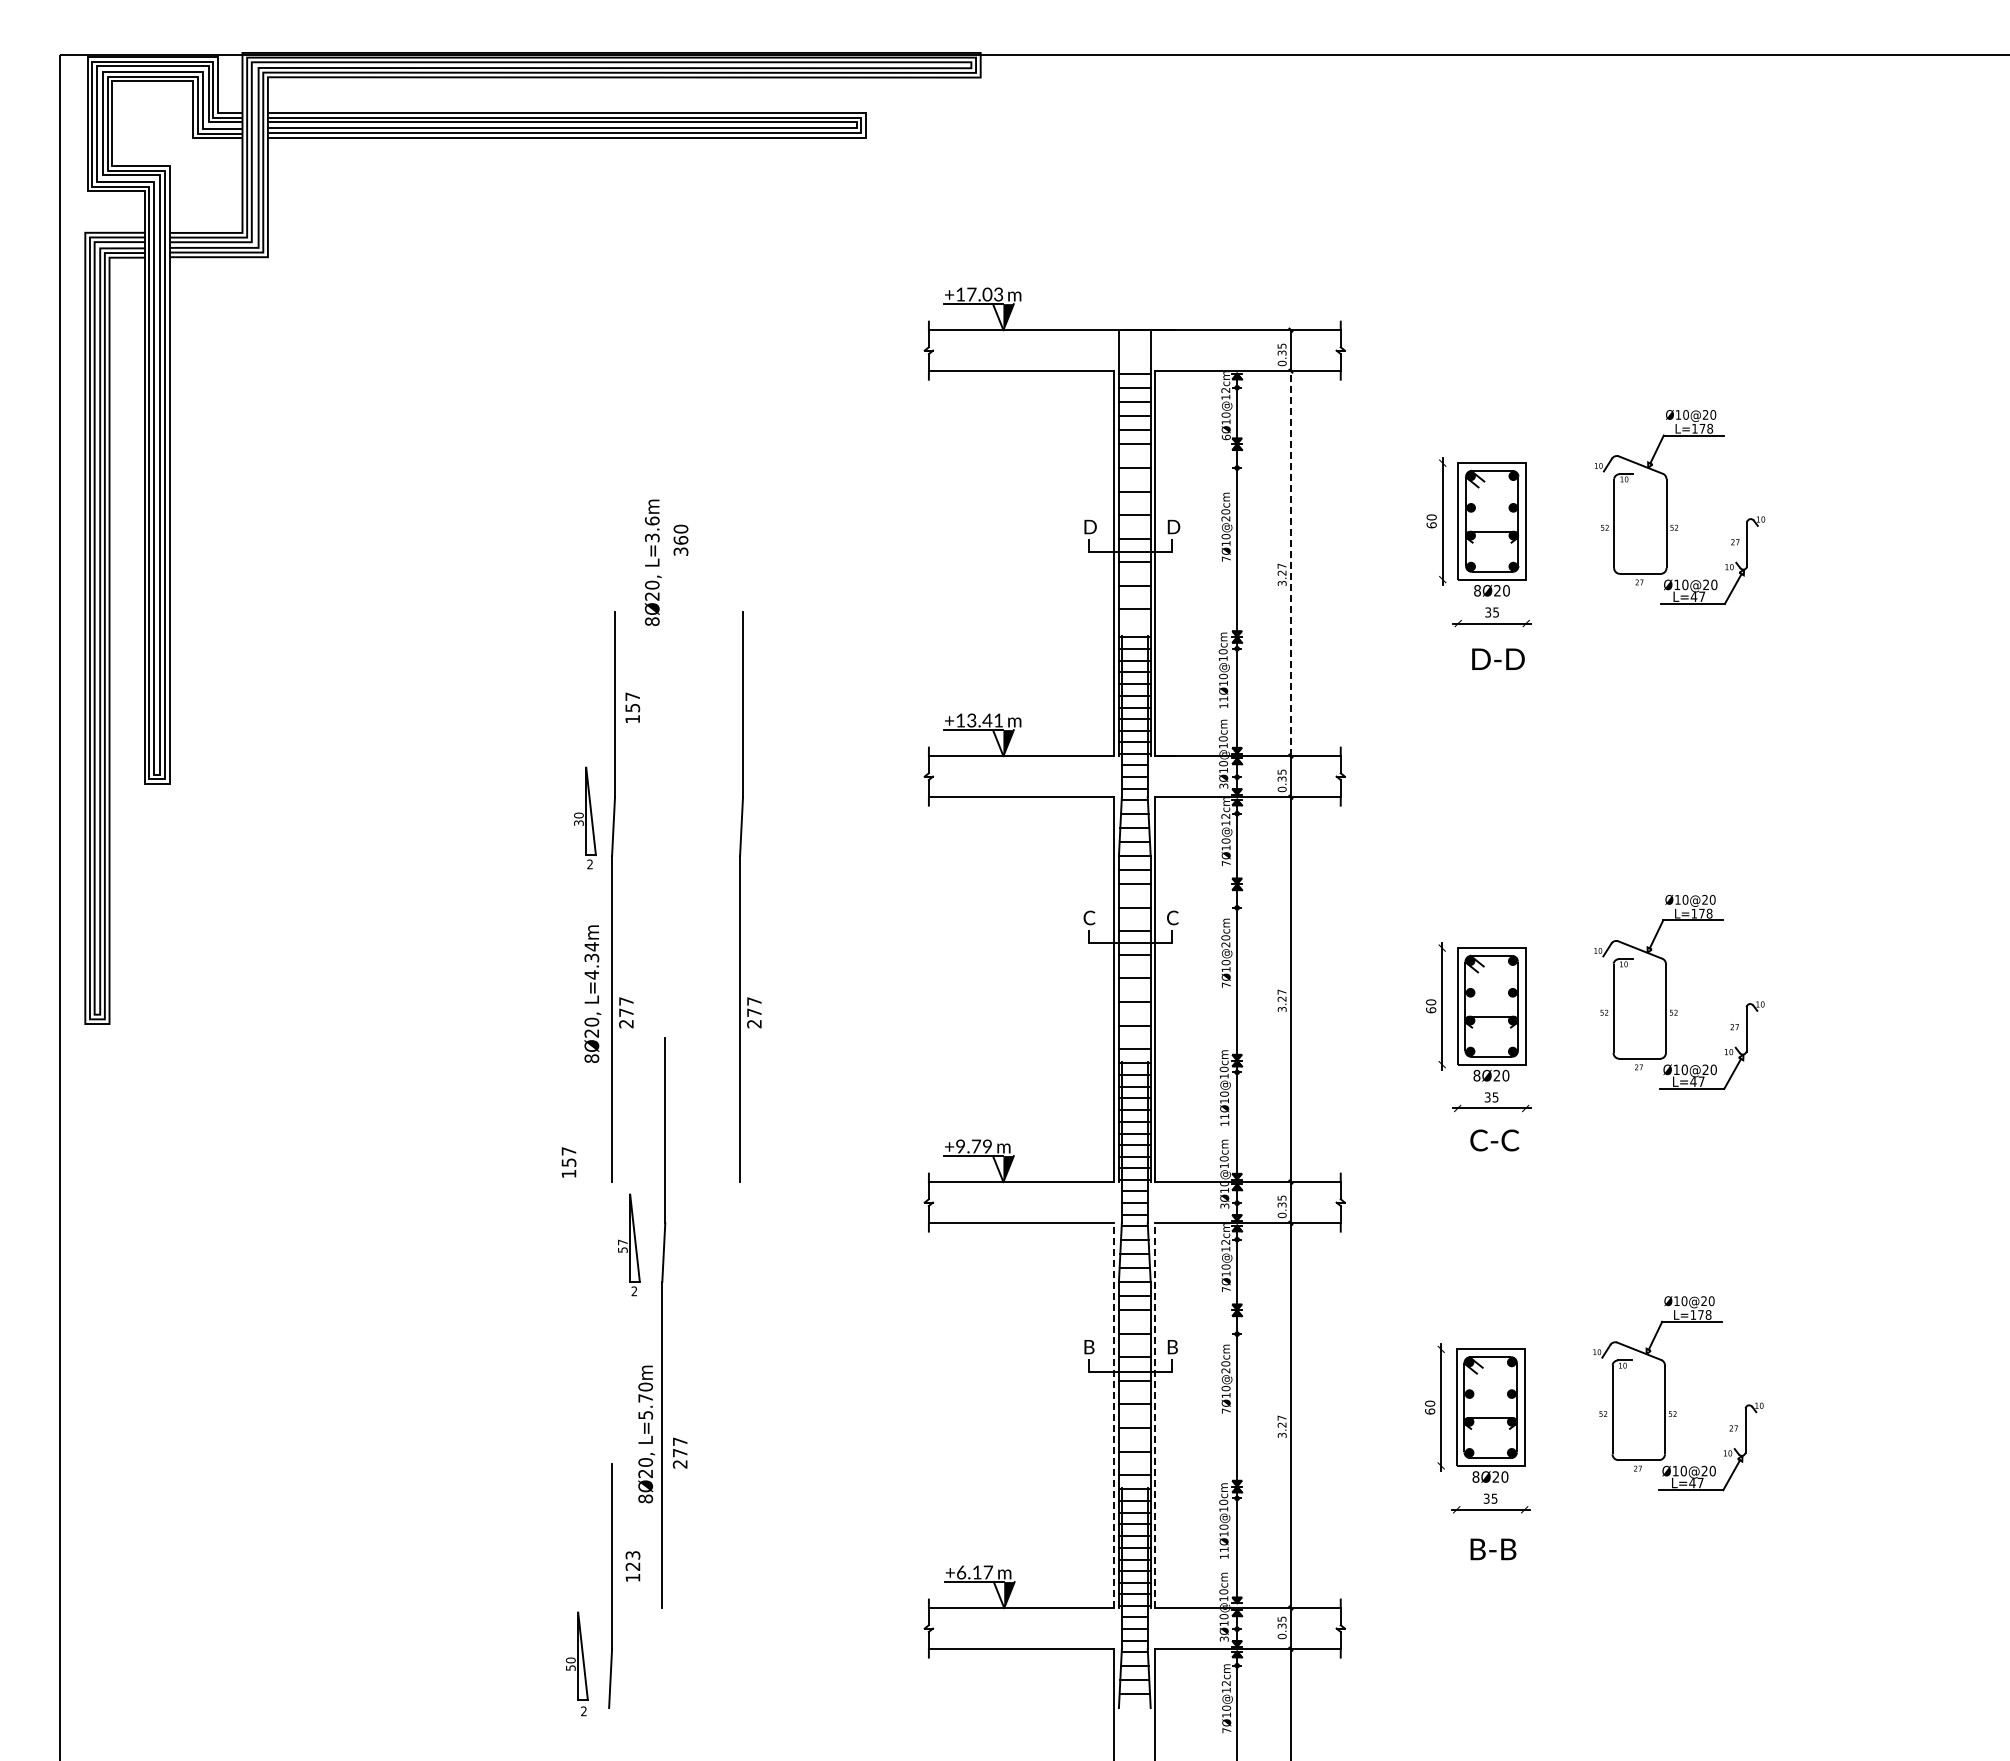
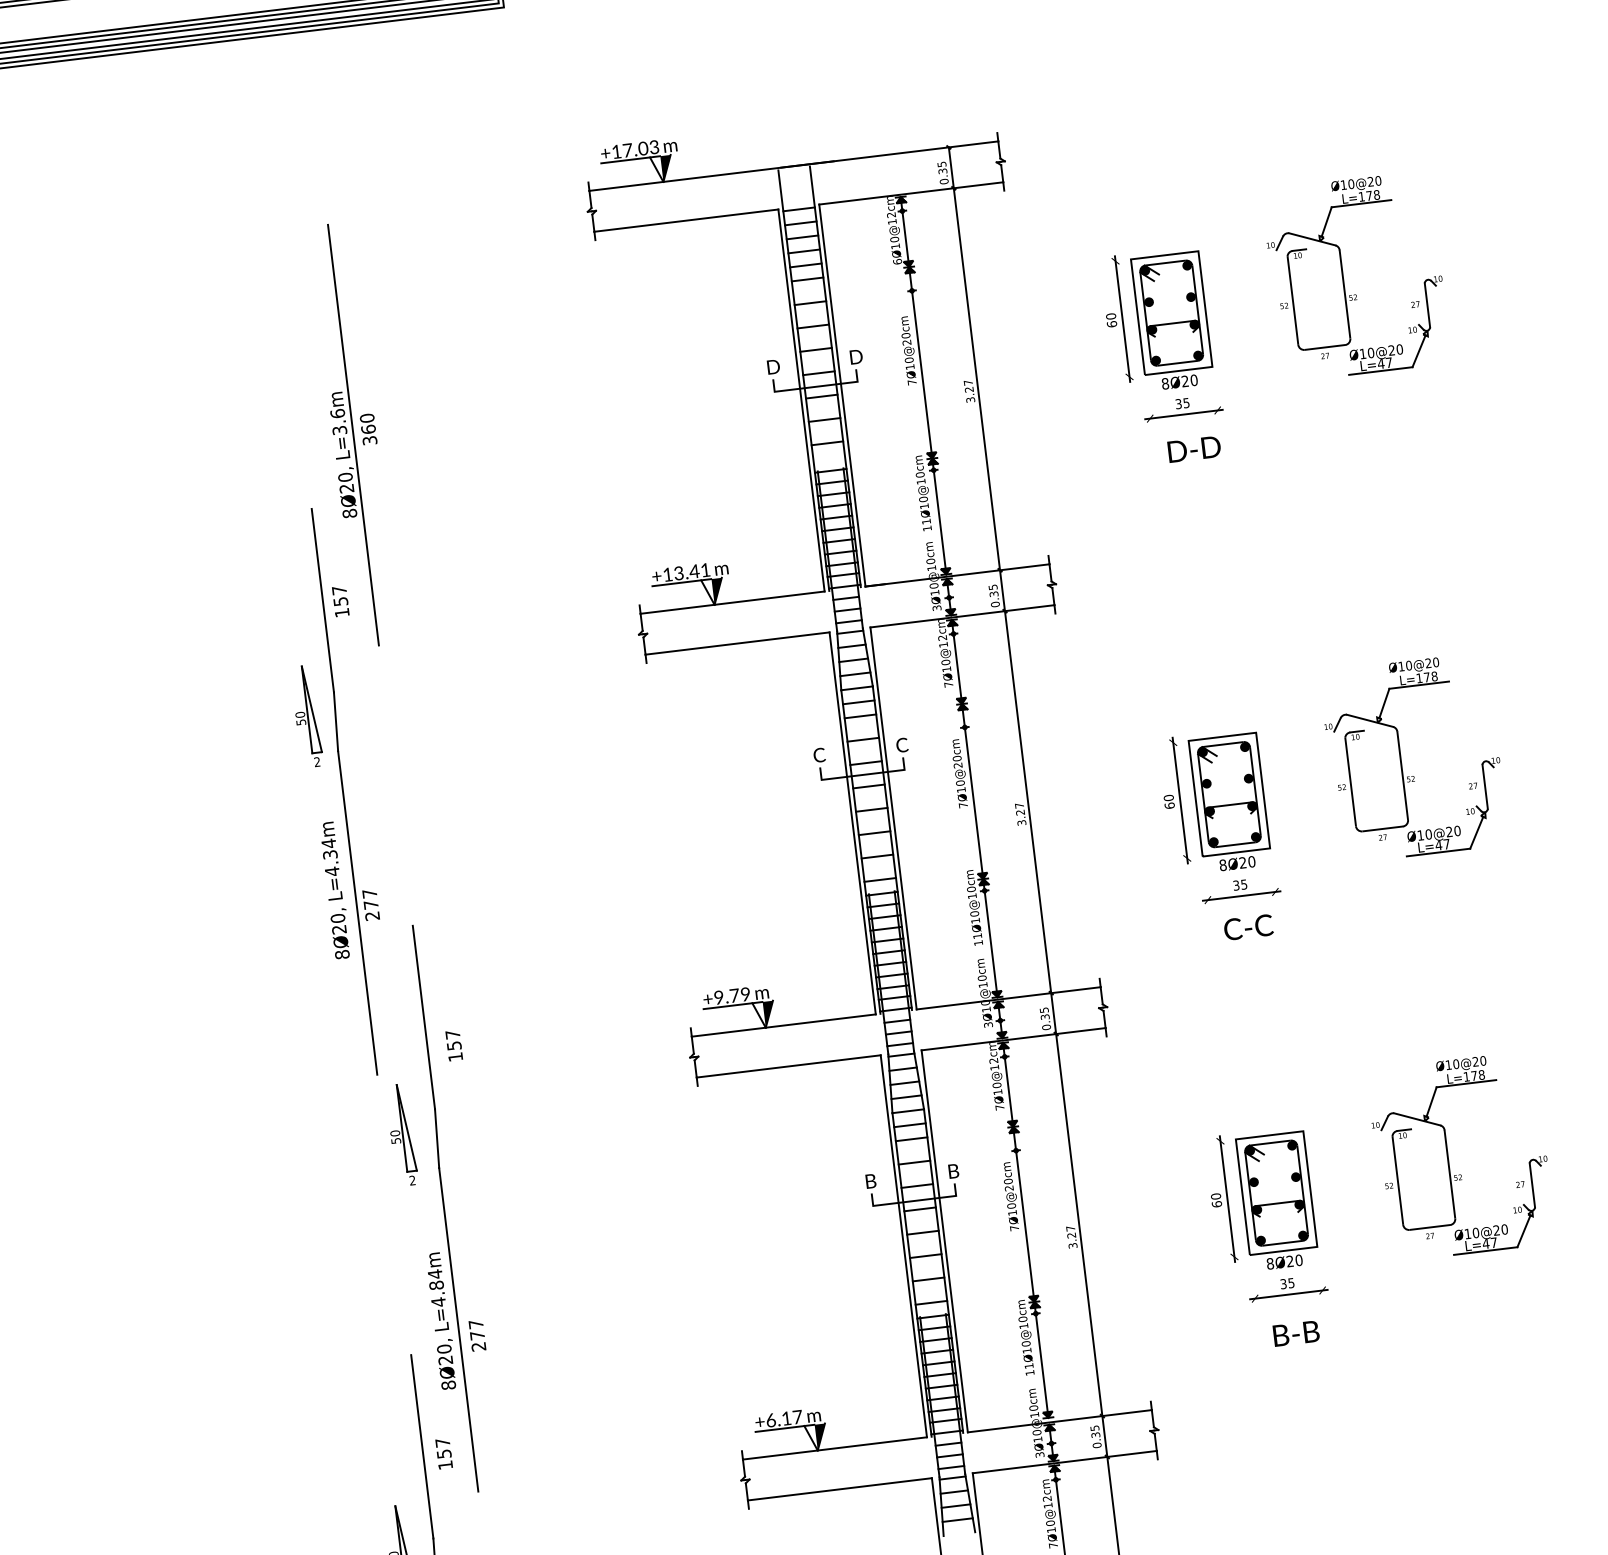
line: (665, 544) -> (353, 435), added
line: (1290, 563) -> (976, 379), dashed -> solid
text: (578, 822) -> (300, 721), 30 -> 50
part: (740, 896) -> (470, 775), removed
text: (568, 1162) -> (453, 1045), moved
text: (622, 1242) -> (394, 1133), 57 -> 50
text: (645, 1400) -> (436, 1287), L=5.70m -> L=4.84m
line: (1114, 1415) -> (904, 1246), dashed -> solid
line: (1155, 1415) -> (944, 1241), dashed -> solid
text: (632, 1560) -> (443, 1448), 123 -> 157

